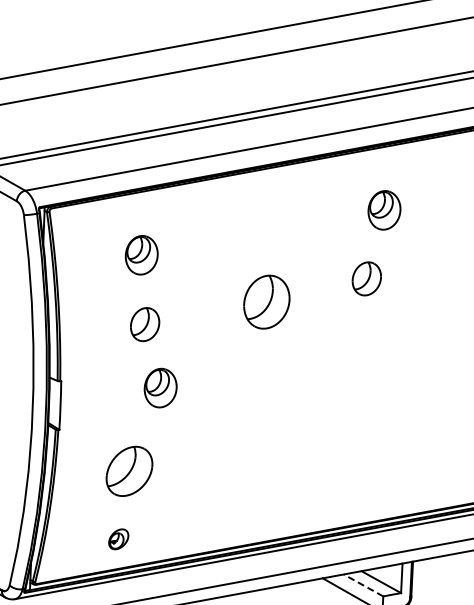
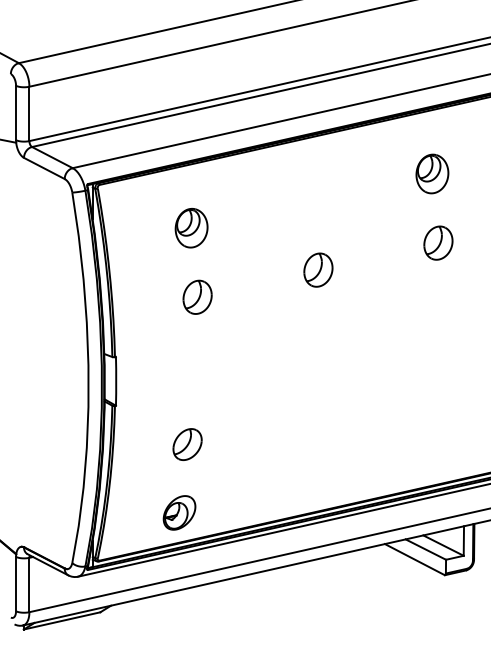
part: (366, 278) -> (438, 242), moved
part: (266, 301) -> (318, 269), size x0.62
part: (160, 388) -> (215, 360), removed
part: (129, 471) -> (187, 444), size x0.62
part: (118, 538) -> (179, 512), size x1.67
line: (363, 585) -> (425, 549), dashed -> solid

